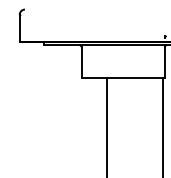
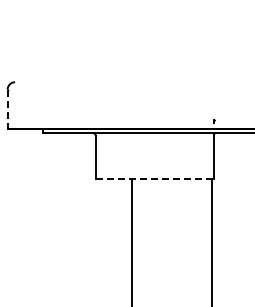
line: (19, 28) -> (7, 109), solid -> dashed
line: (123, 78) -> (155, 179), solid -> dashed

